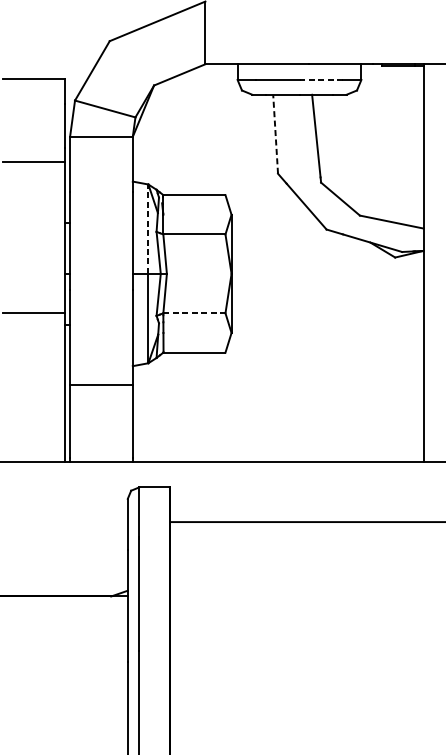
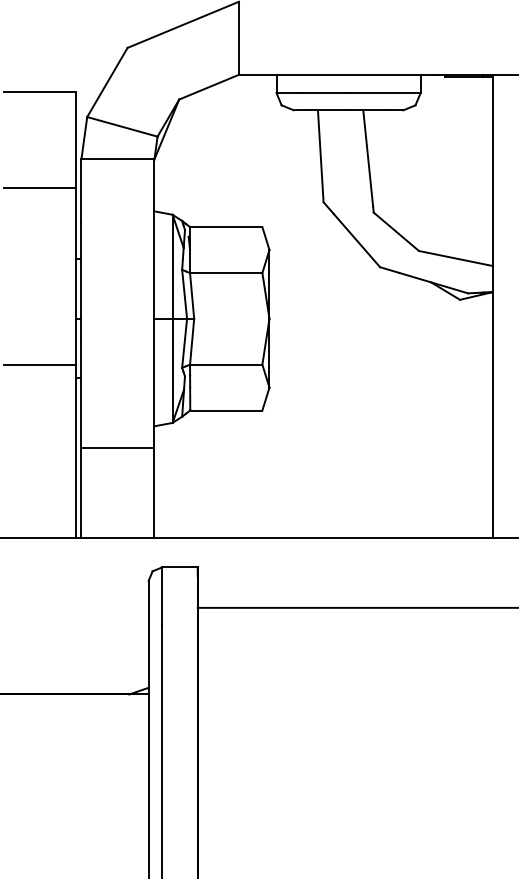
line: (320, 80) -> (373, 93), dashed -> solid
line: (275, 133) -> (320, 155), dashed -> solid
line: (148, 228) -> (172, 266), dashed -> solid
line: (194, 313) -> (226, 364), dashed -> solid

